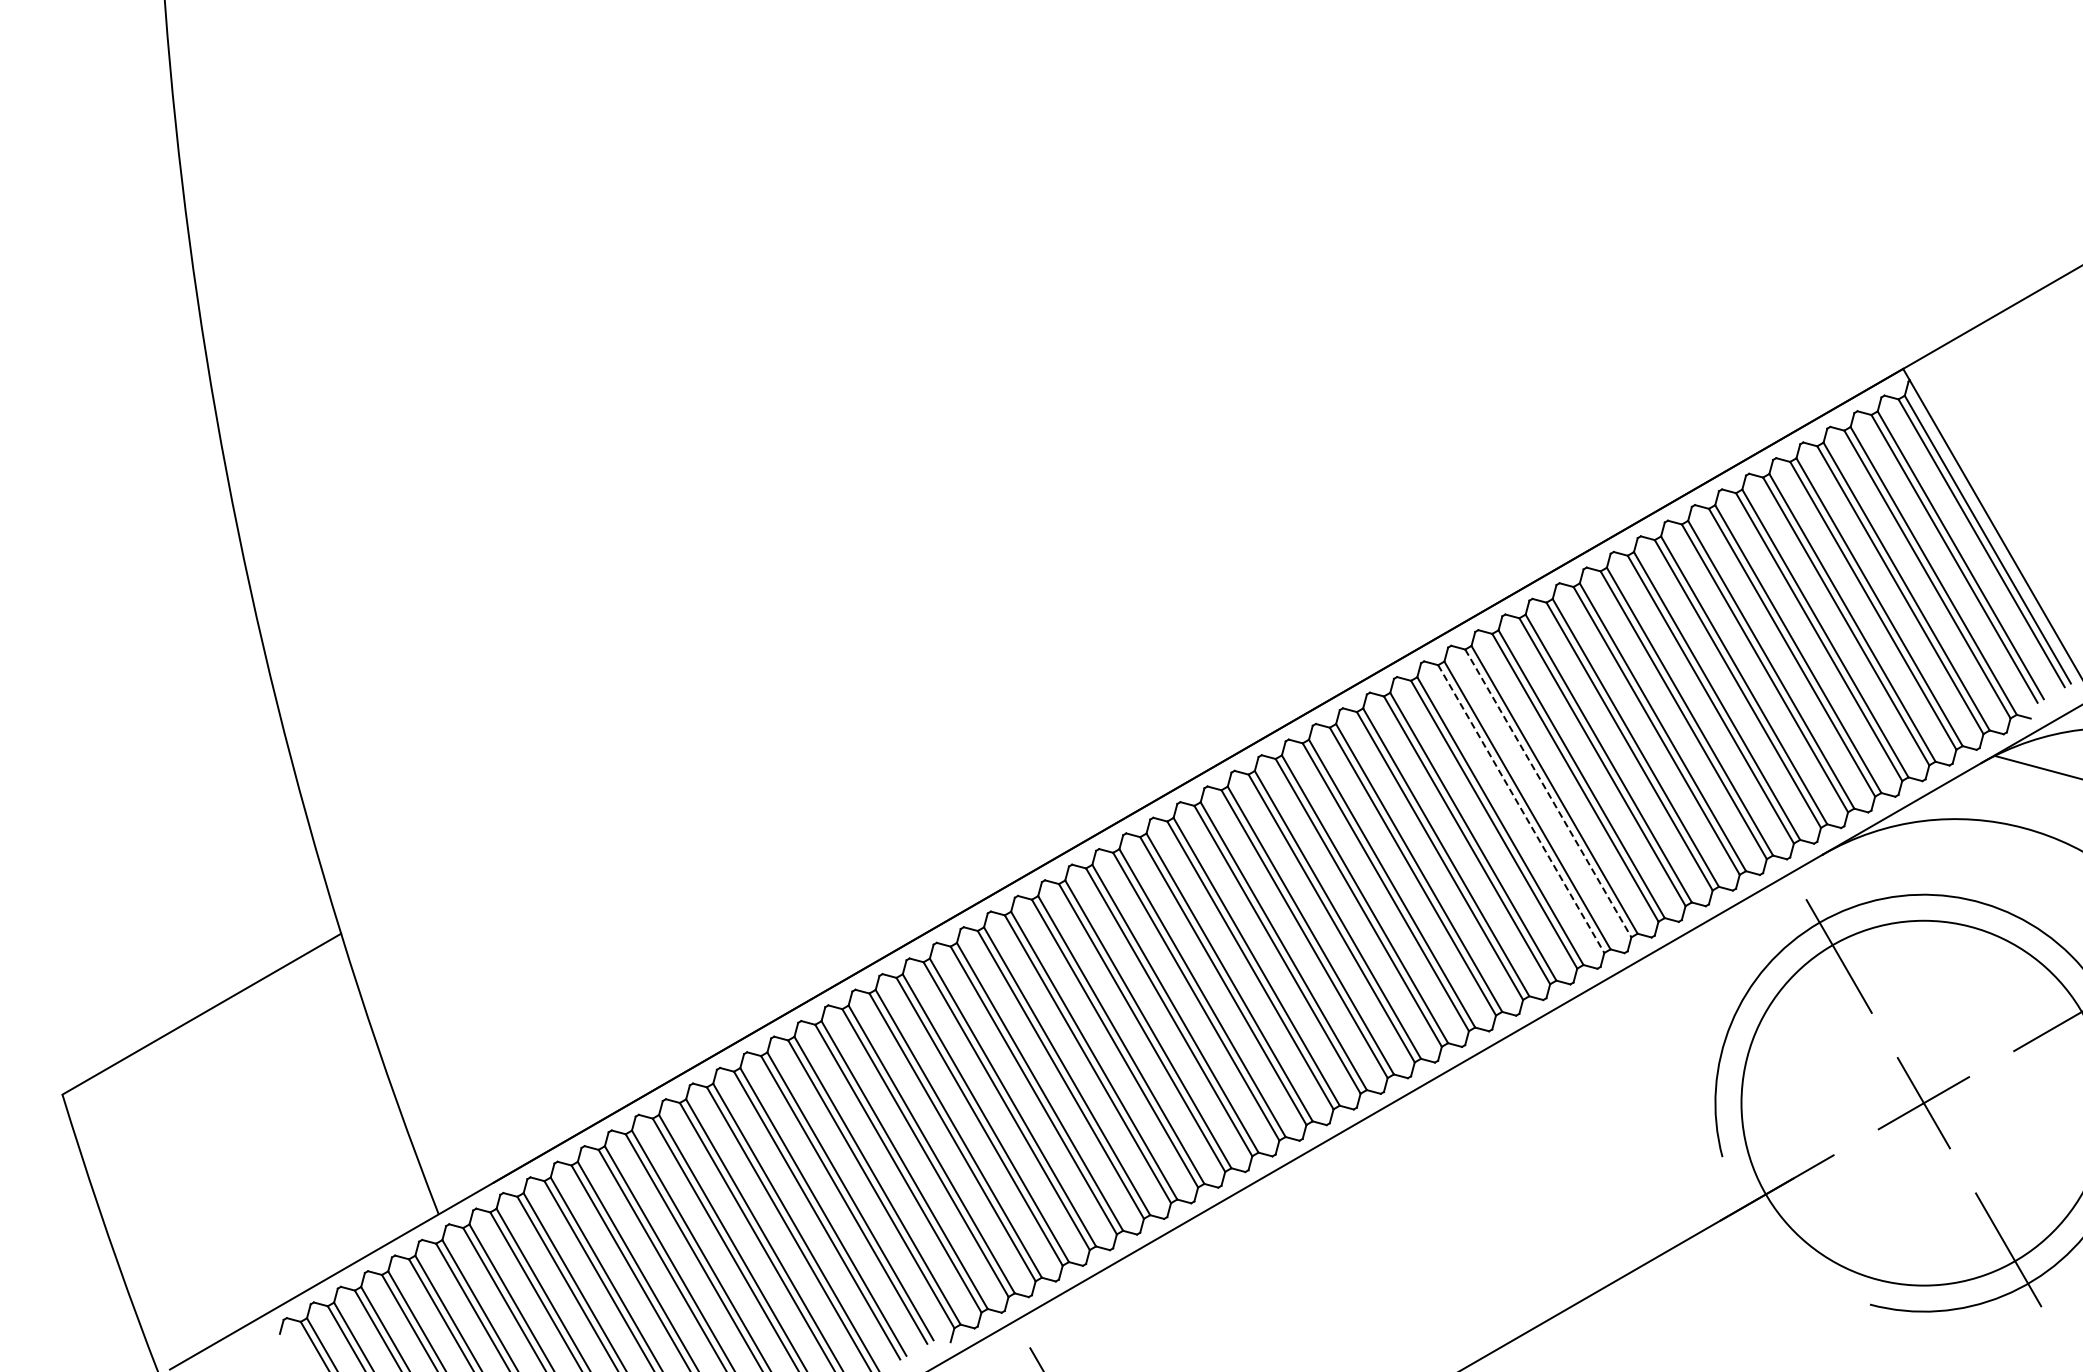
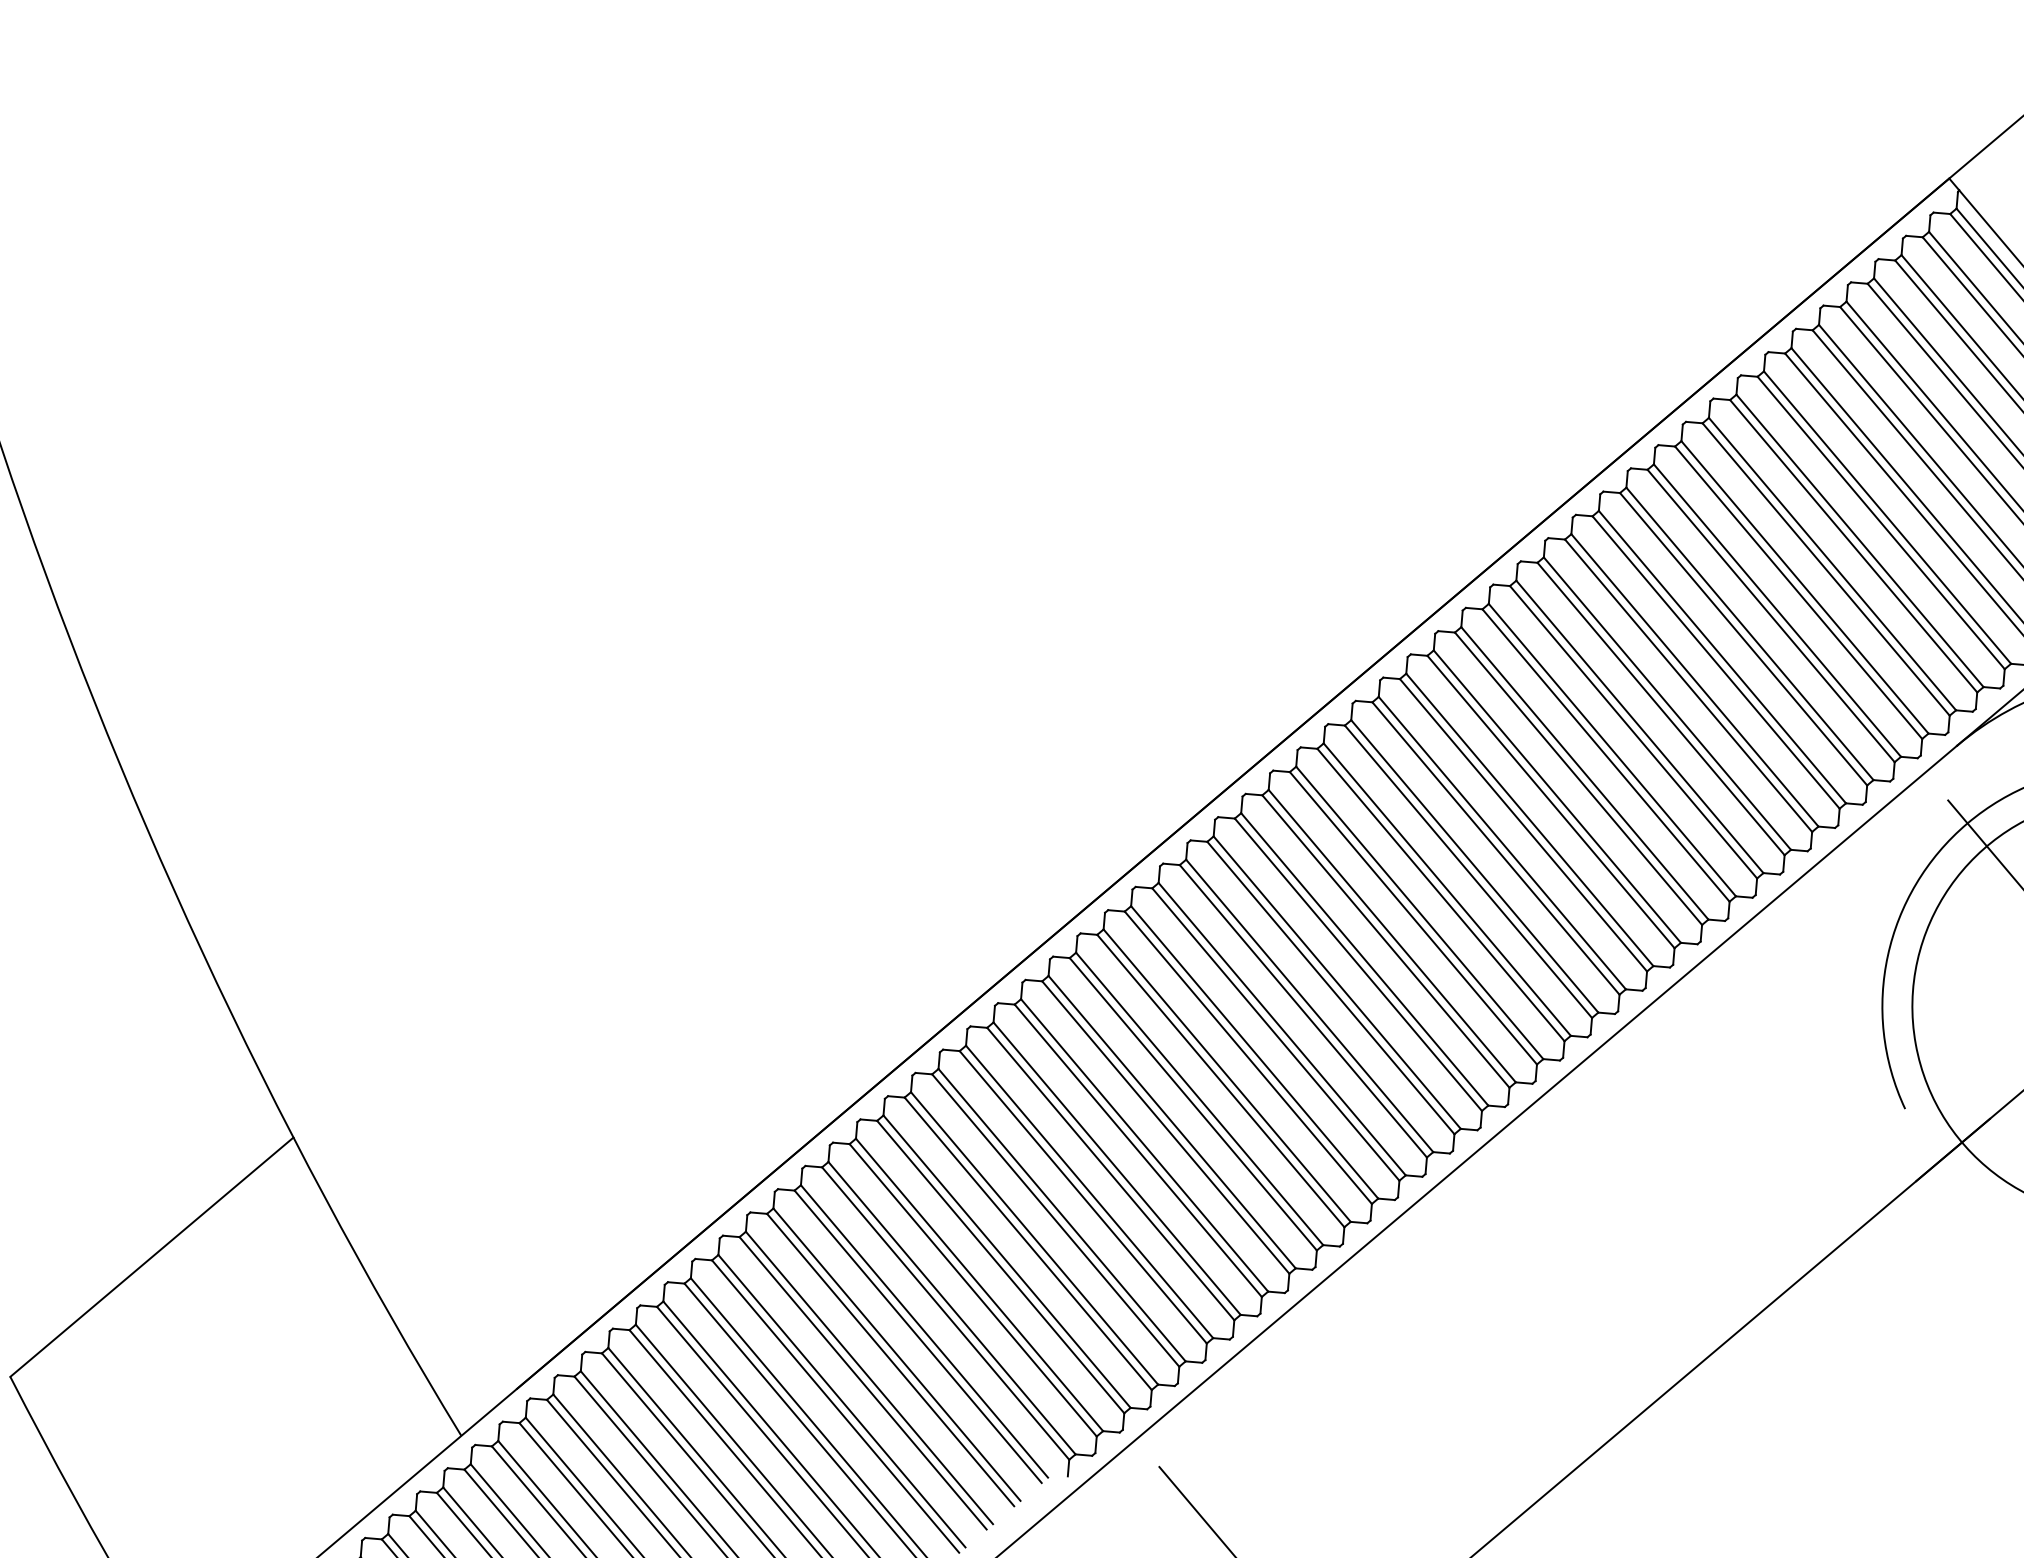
line: (1548, 793) -> (1633, 732), dashed -> solid
line: (1521, 809) -> (1606, 755), dashed -> solid

